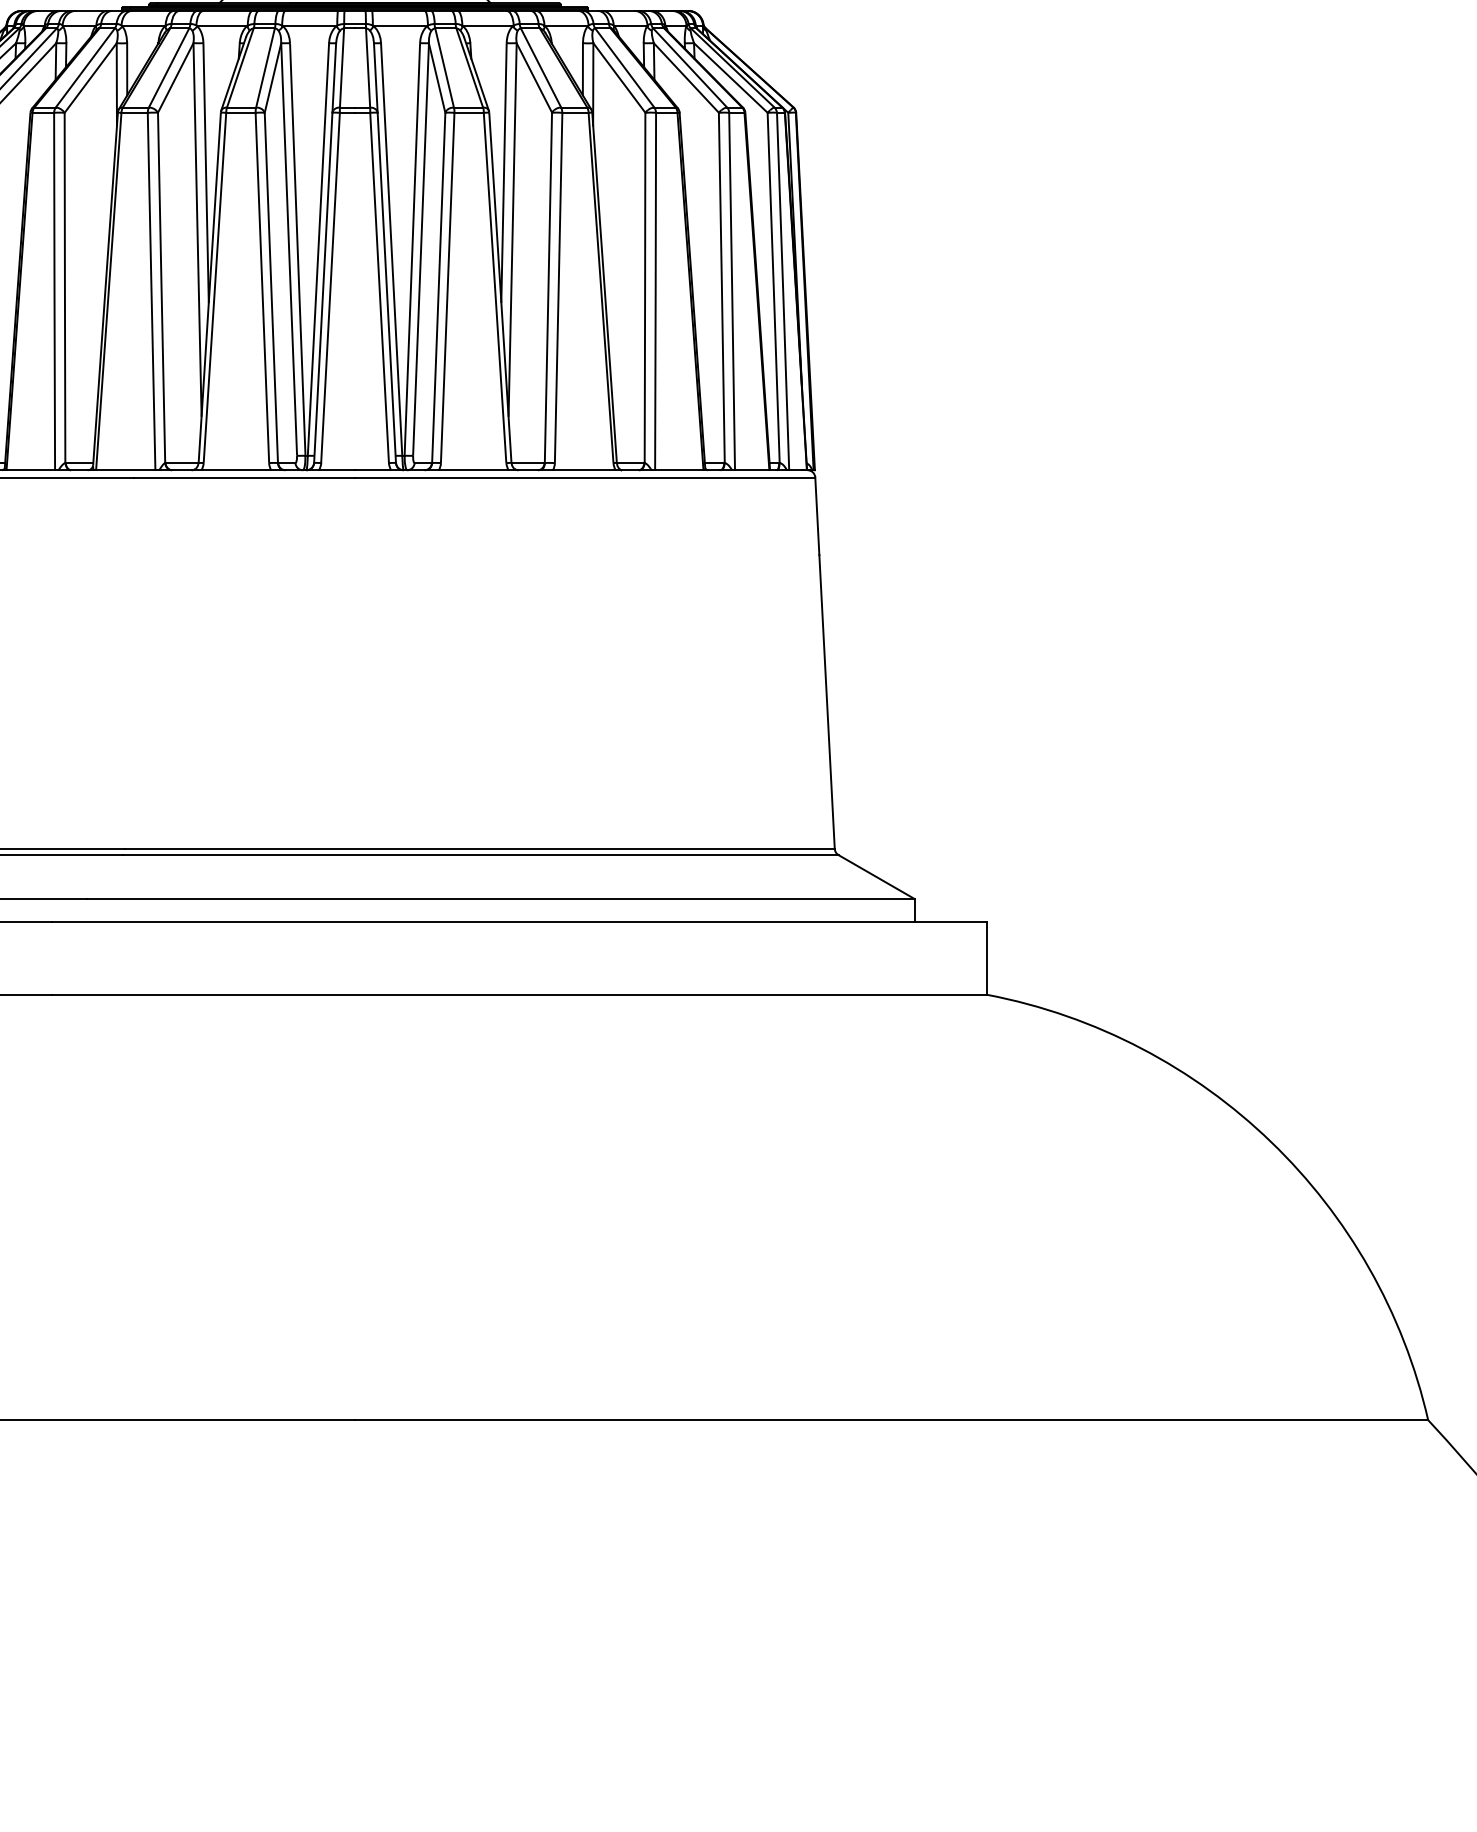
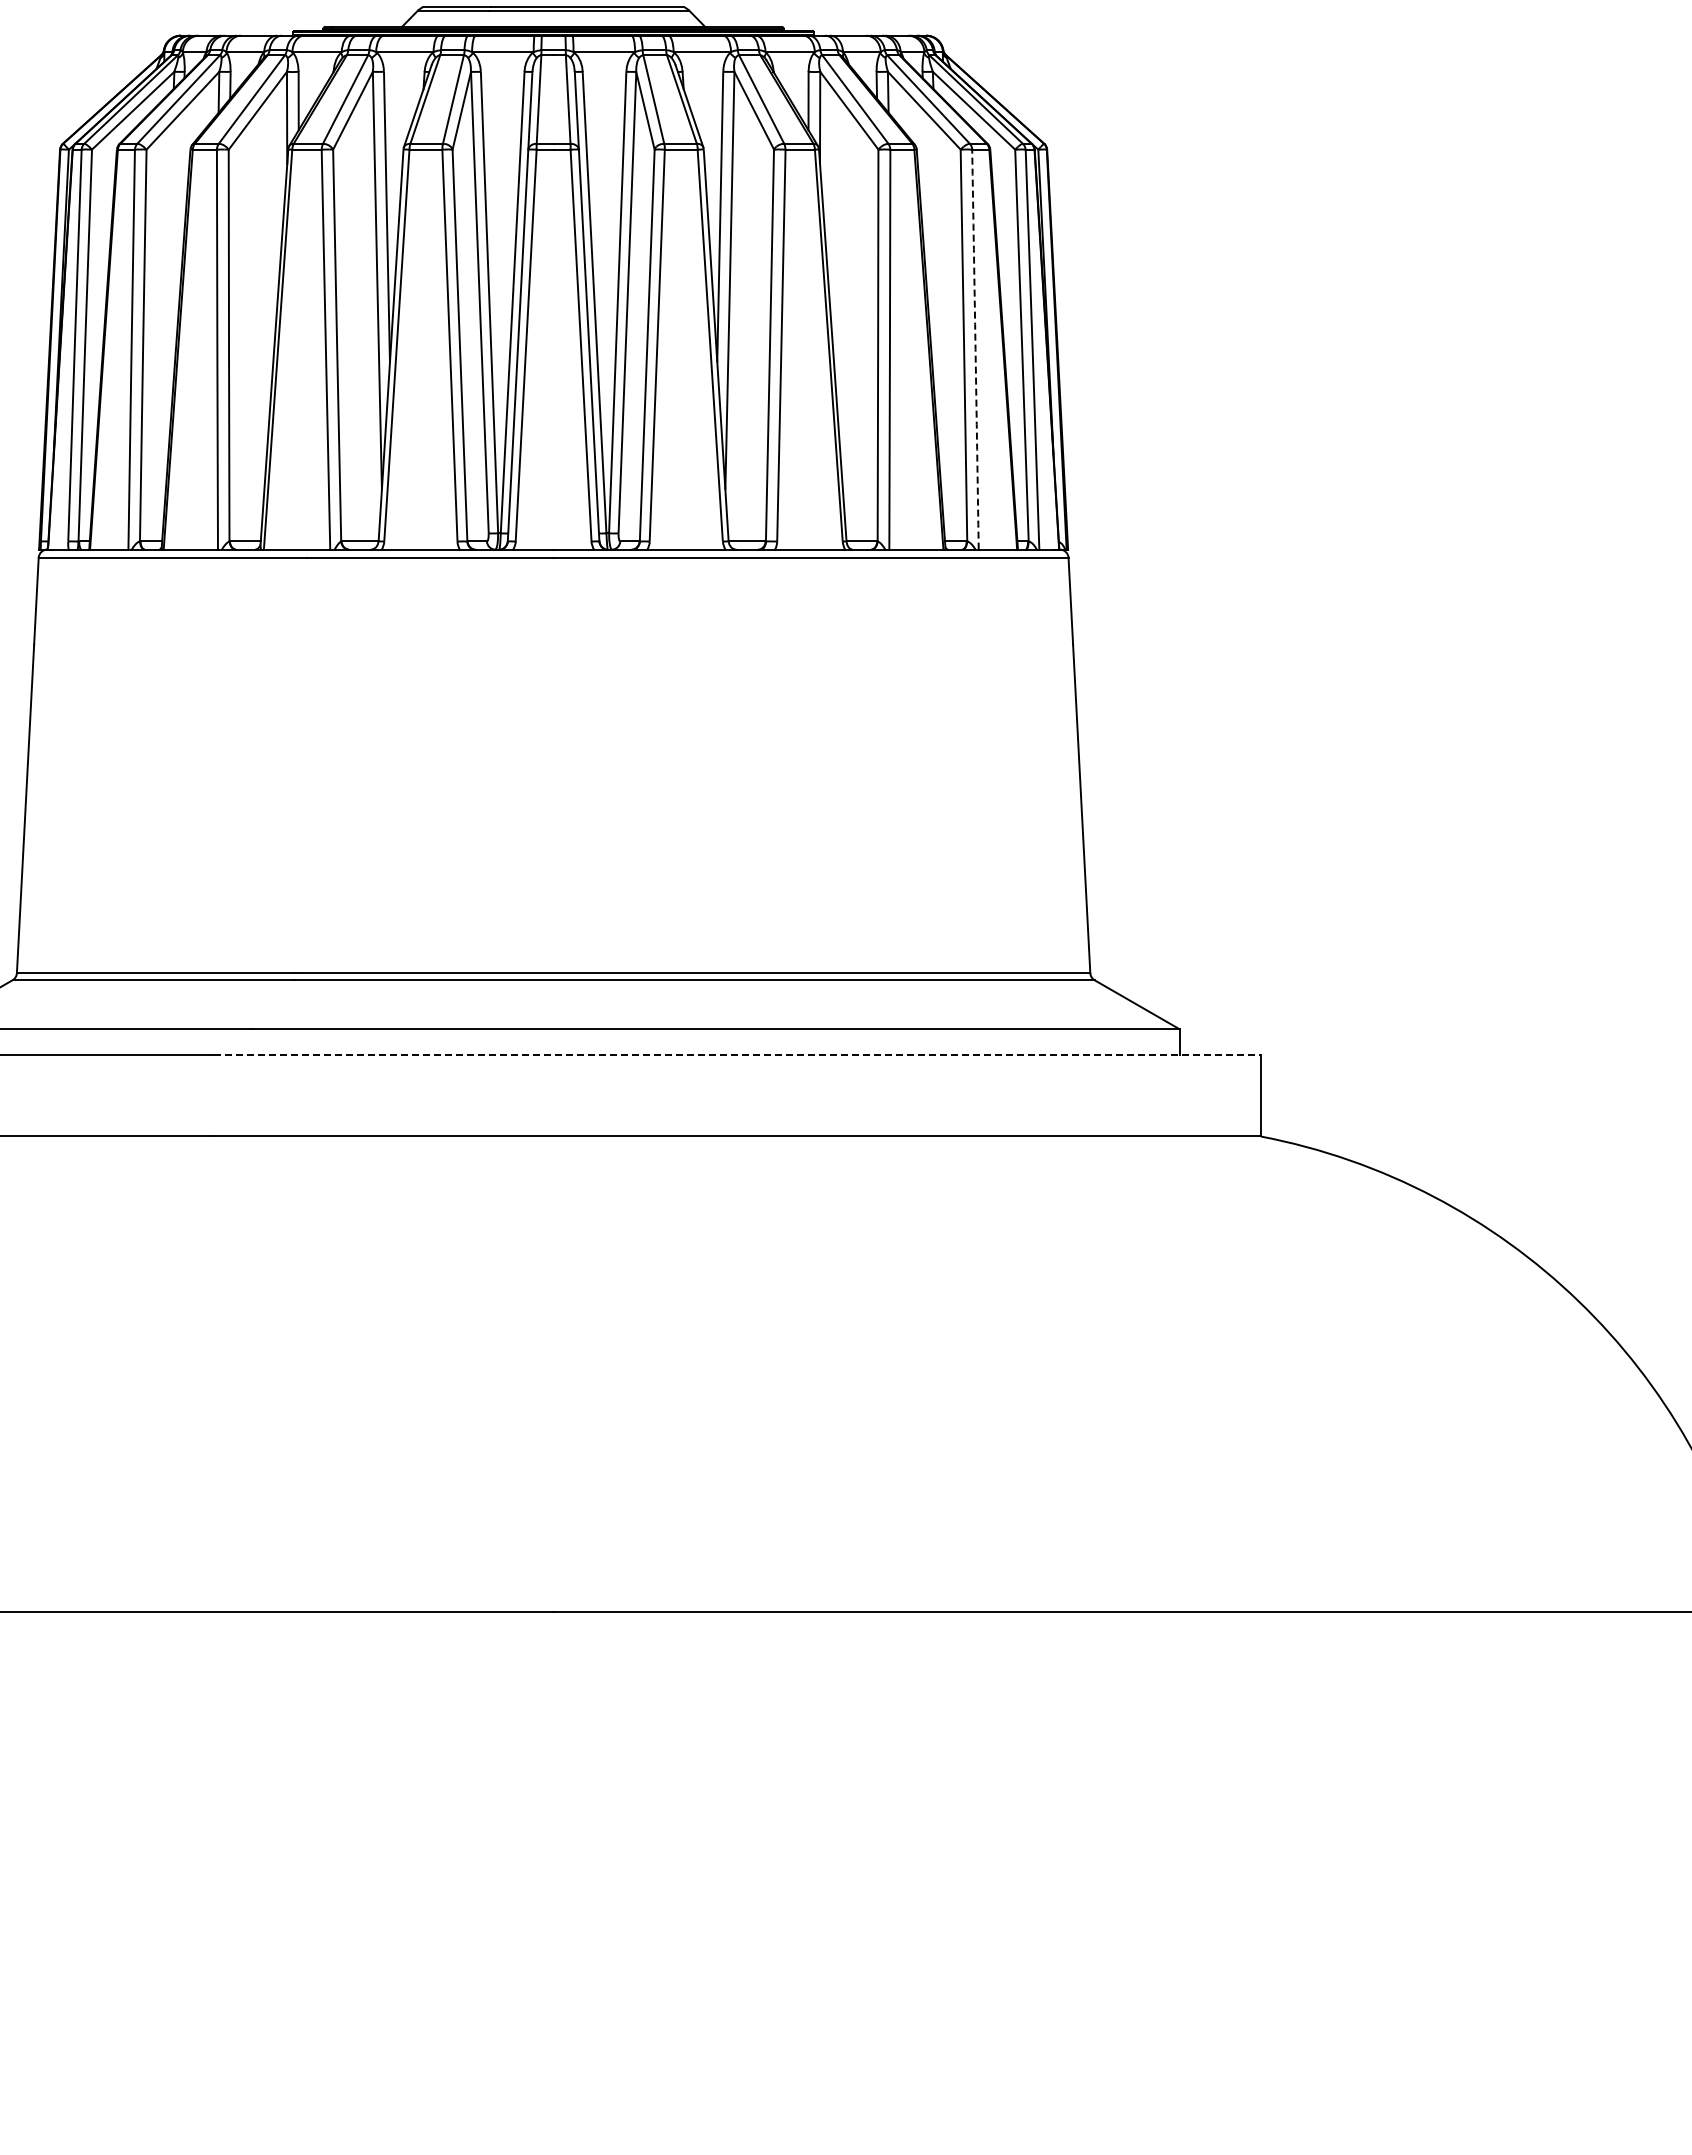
arc: (732, 291) -> (975, 349), solid -> dashed
line: (520, 922) -> (738, 1055), solid -> dashed

